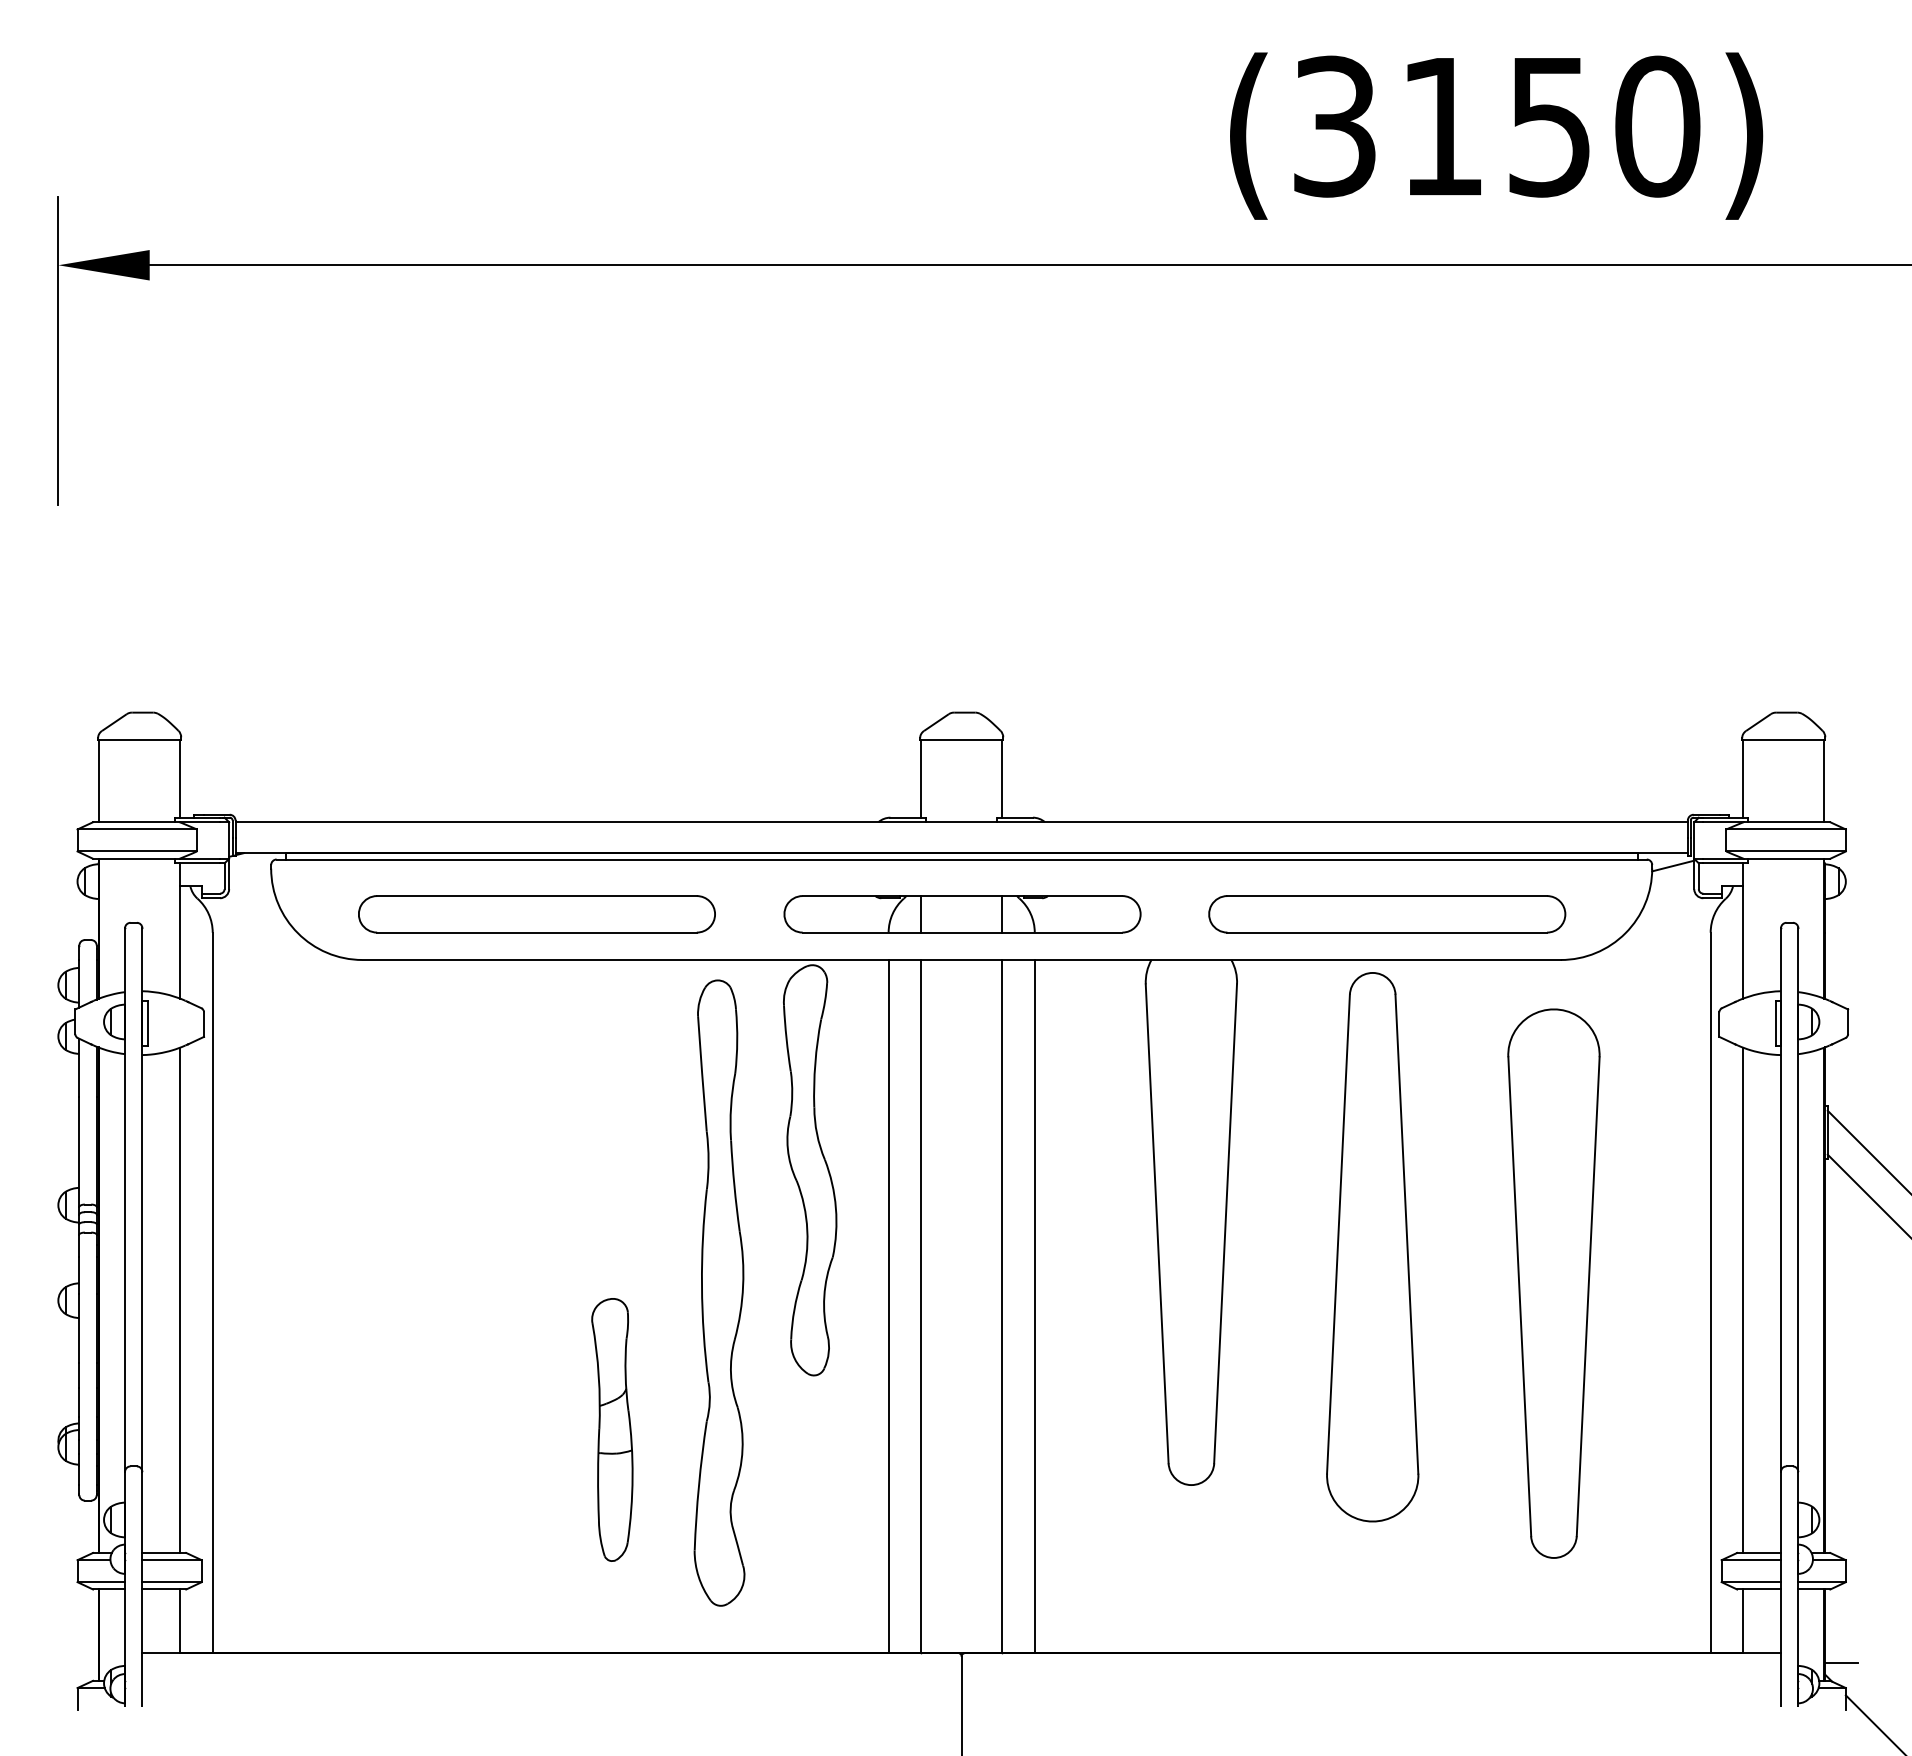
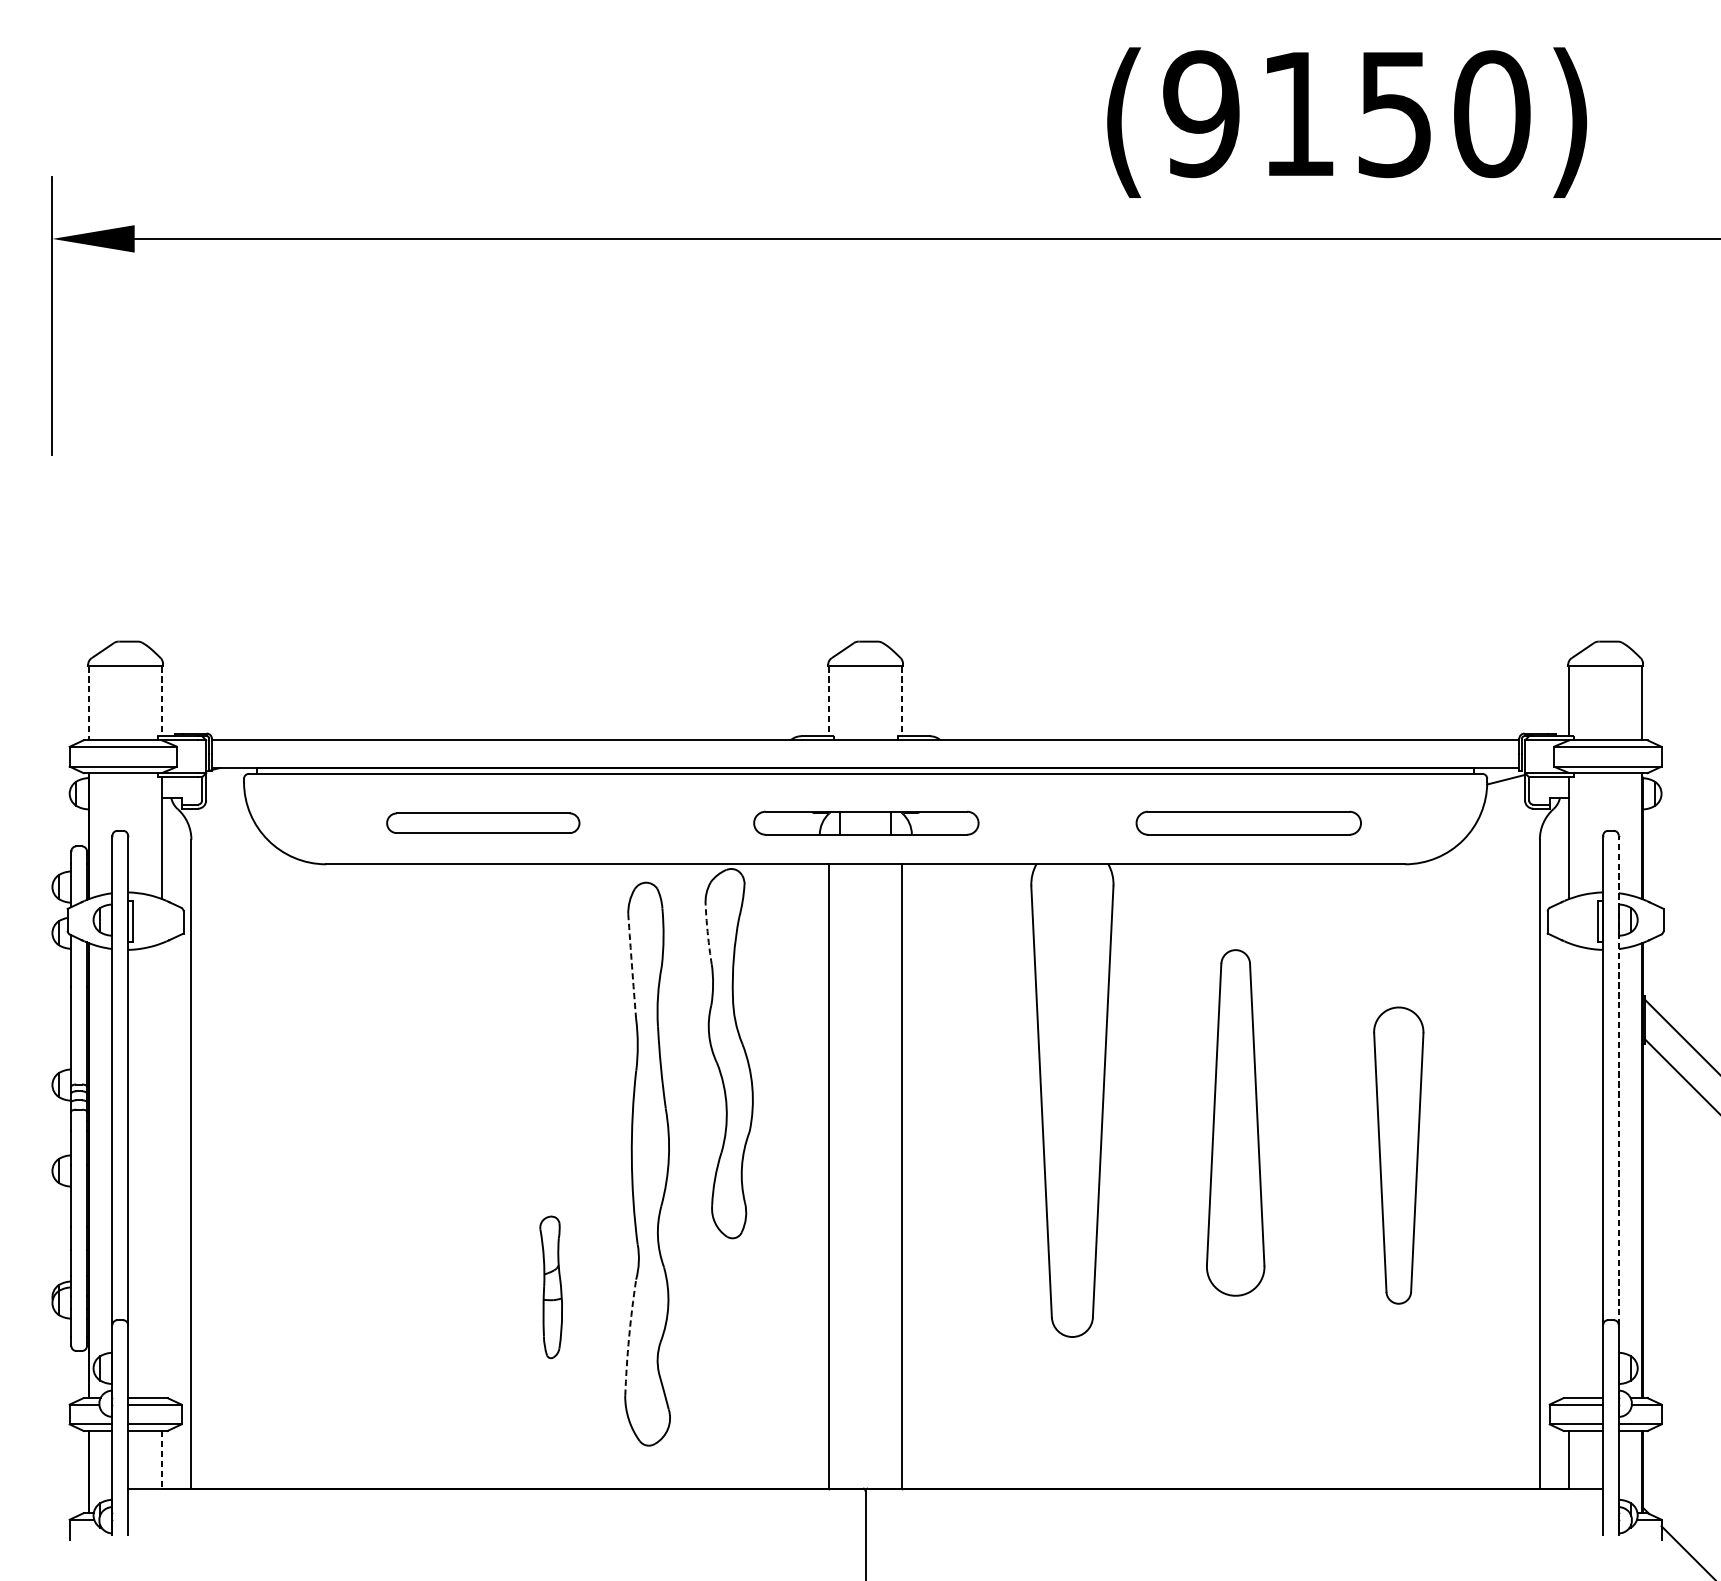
text: (1334, 126) -> (1201, 113), (3150) -> (9150)
line: (180, 778) -> (162, 700), solid -> dashed
line: (921, 778) -> (829, 700), solid -> dashed
line: (1002, 778) -> (902, 700), solid -> dashed
line: (99, 781) -> (89, 703), solid -> dashed
part: (536, 914) -> (482, 823), size x0.6
part: (962, 914) -> (866, 823), size x0.7
part: (1387, 914) -> (1248, 823), size x0.7
arc: (786, 1038) -> (707, 934), solid -> dashed
arc: (702, 1073) -> (632, 966), solid -> dashed
line: (1798, 1200) -> (1618, 1080), solid -> dashed
part: (1372, 1247) -> (1235, 1123), size x0.7
part: (1553, 1283) -> (1398, 1155), size x0.6
line: (180, 1299) -> (162, 1169), removed
line: (1743, 1299) -> (1569, 1169), removed
line: (888, 1306) -> (799, 1176), removed
line: (1034, 1306) -> (931, 1176), removed
part: (612, 1429) -> (551, 1286), size x0.6
arc: (698, 1485) -> (628, 1337), solid -> dashed
line: (180, 1621) -> (162, 1459), solid -> dashed
line: (1841, 1662) -> (1657, 1496), removed

